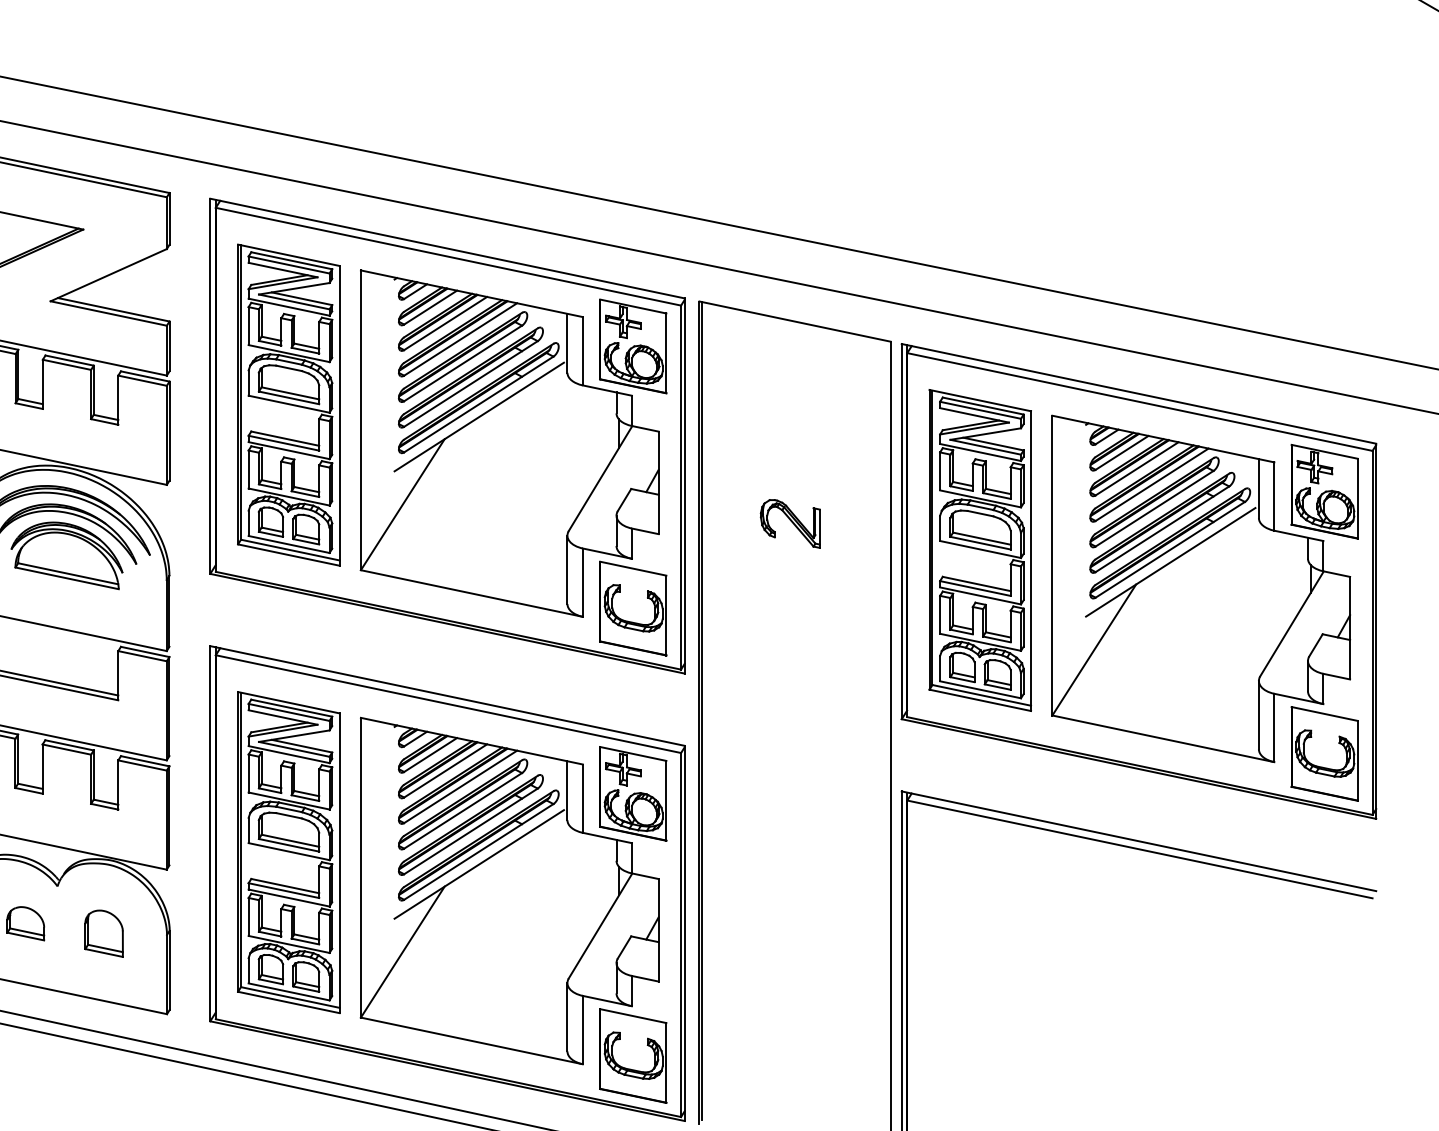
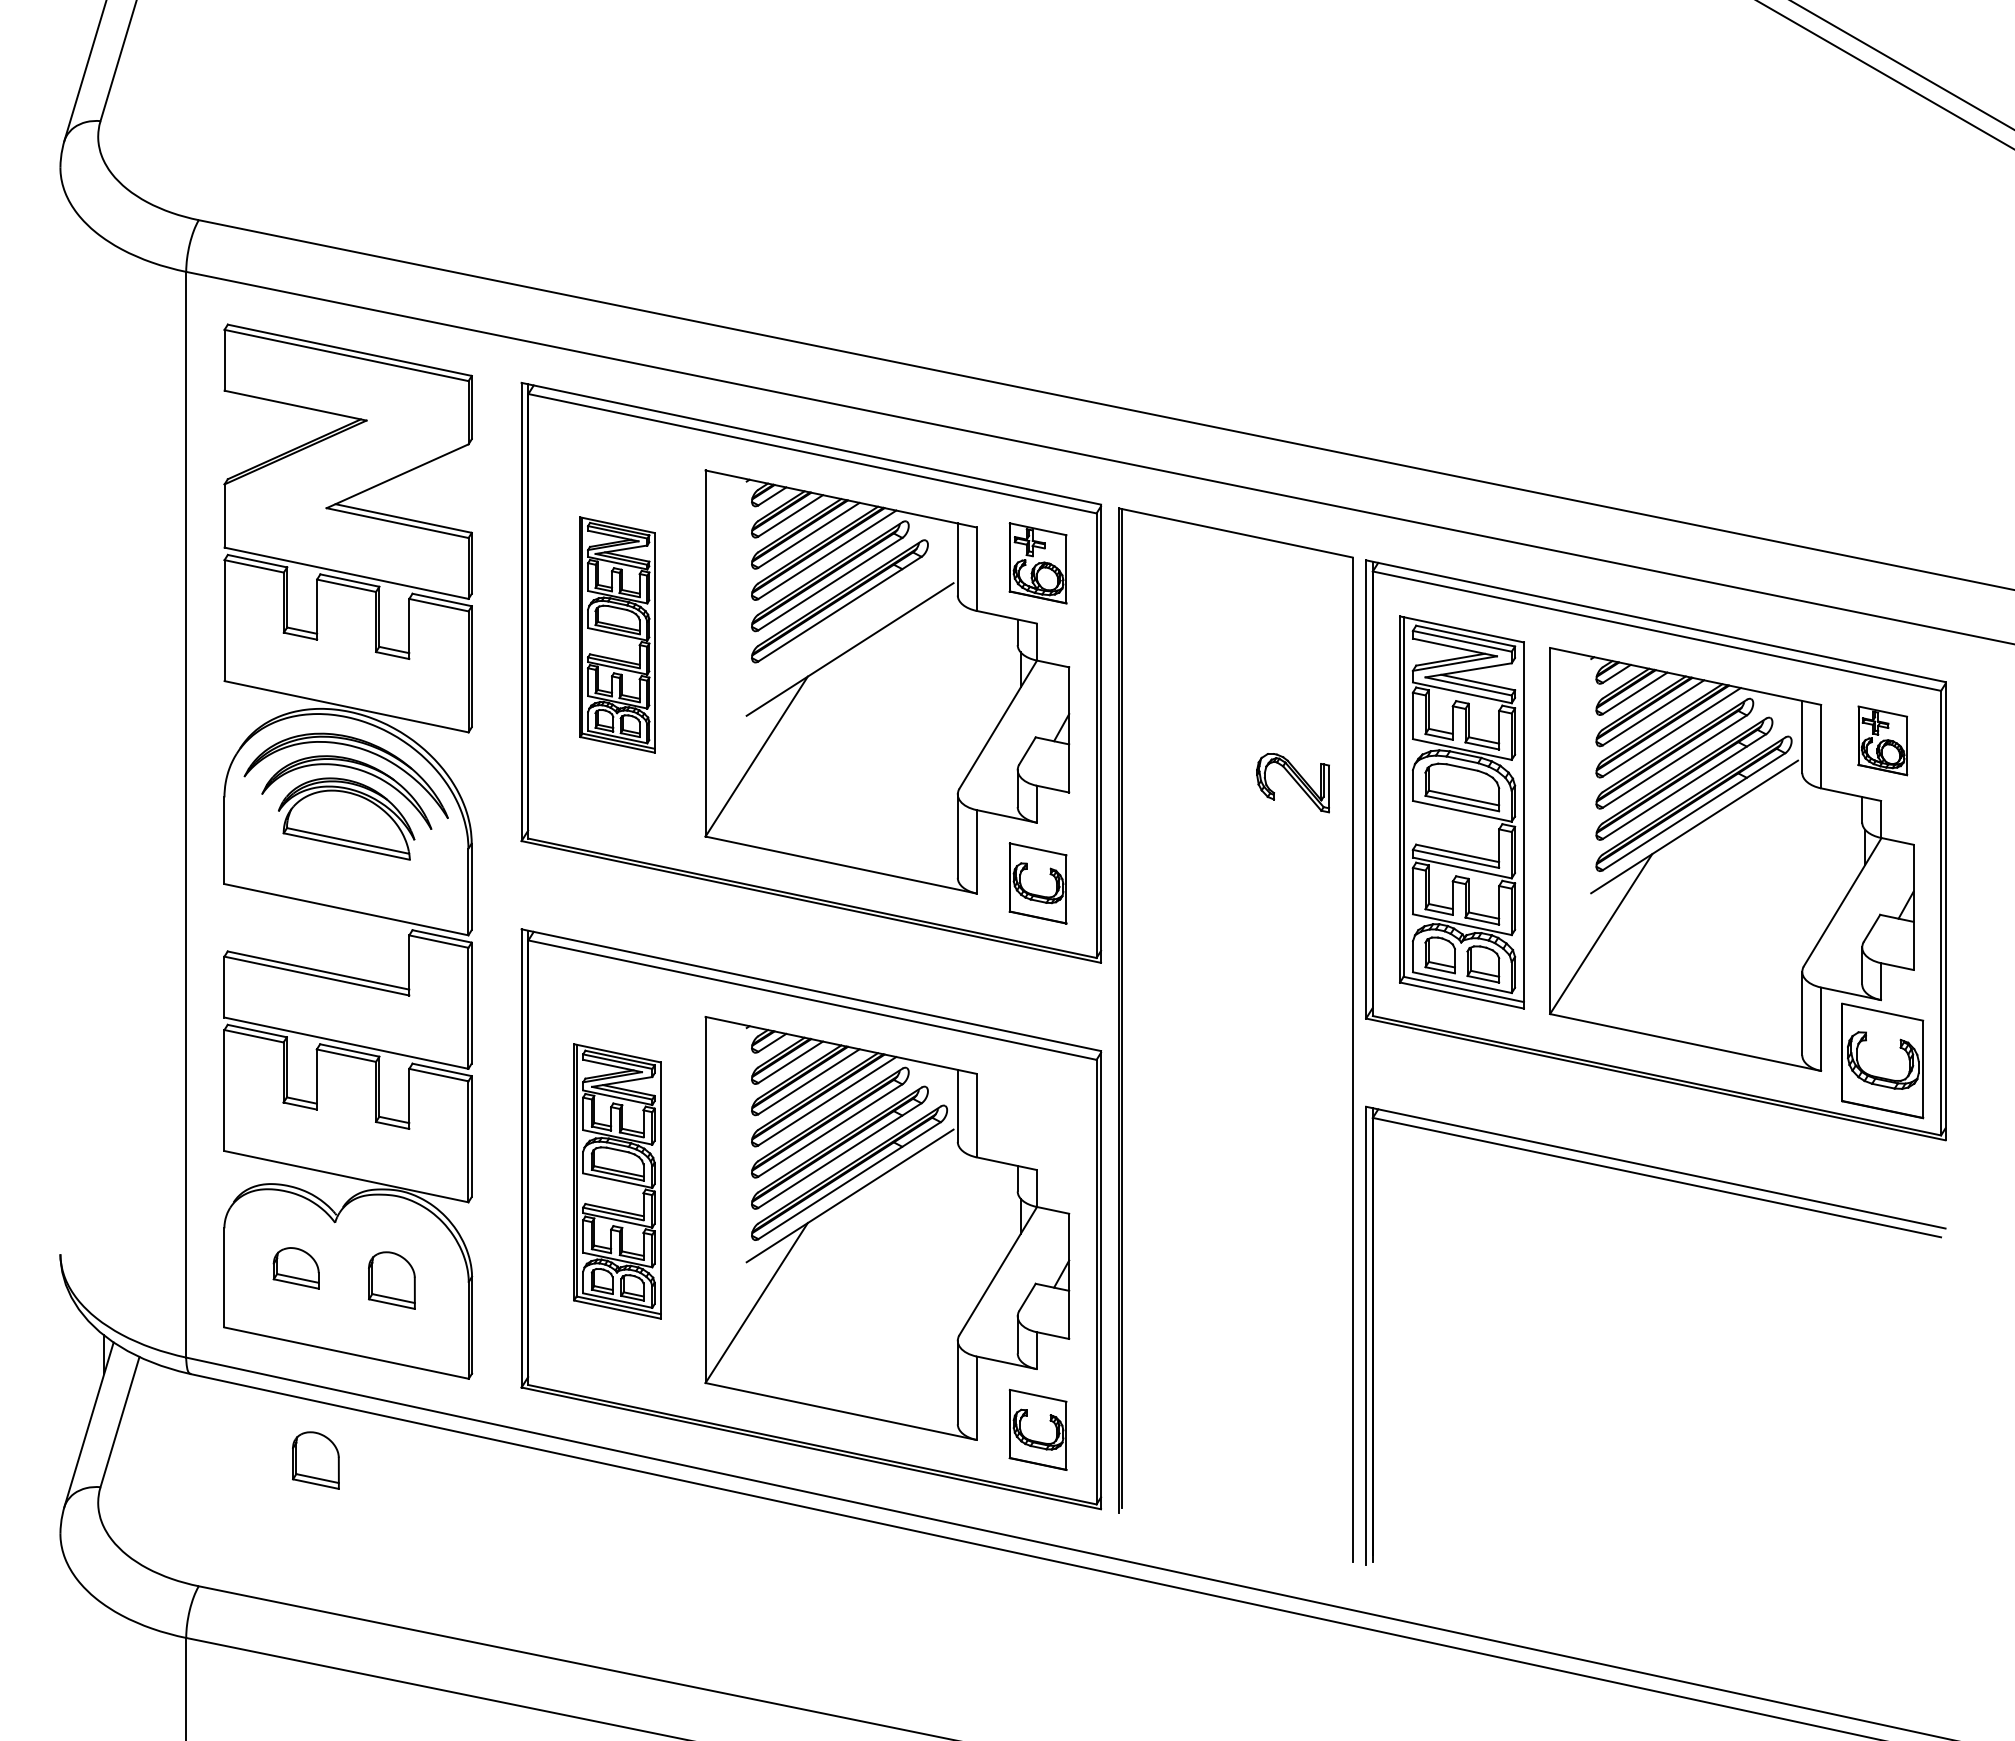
part: (632, 346) -> (1037, 563), size x0.7
part: (478, 398) -> (849, 626), removed
part: (288, 404) -> (617, 634), size x0.6
part: (1324, 491) -> (1882, 740), size x0.6
part: (789, 524) -> (1292, 783), moved
part: (632, 608) -> (1037, 883), size x0.7
part: (632, 793) -> (1037, 1109), removed
part: (288, 852) -> (617, 1181), size x0.7
part: (632, 1055) -> (1037, 1429), size x0.7
part: (41, 1081) -> (315, 1460), added

